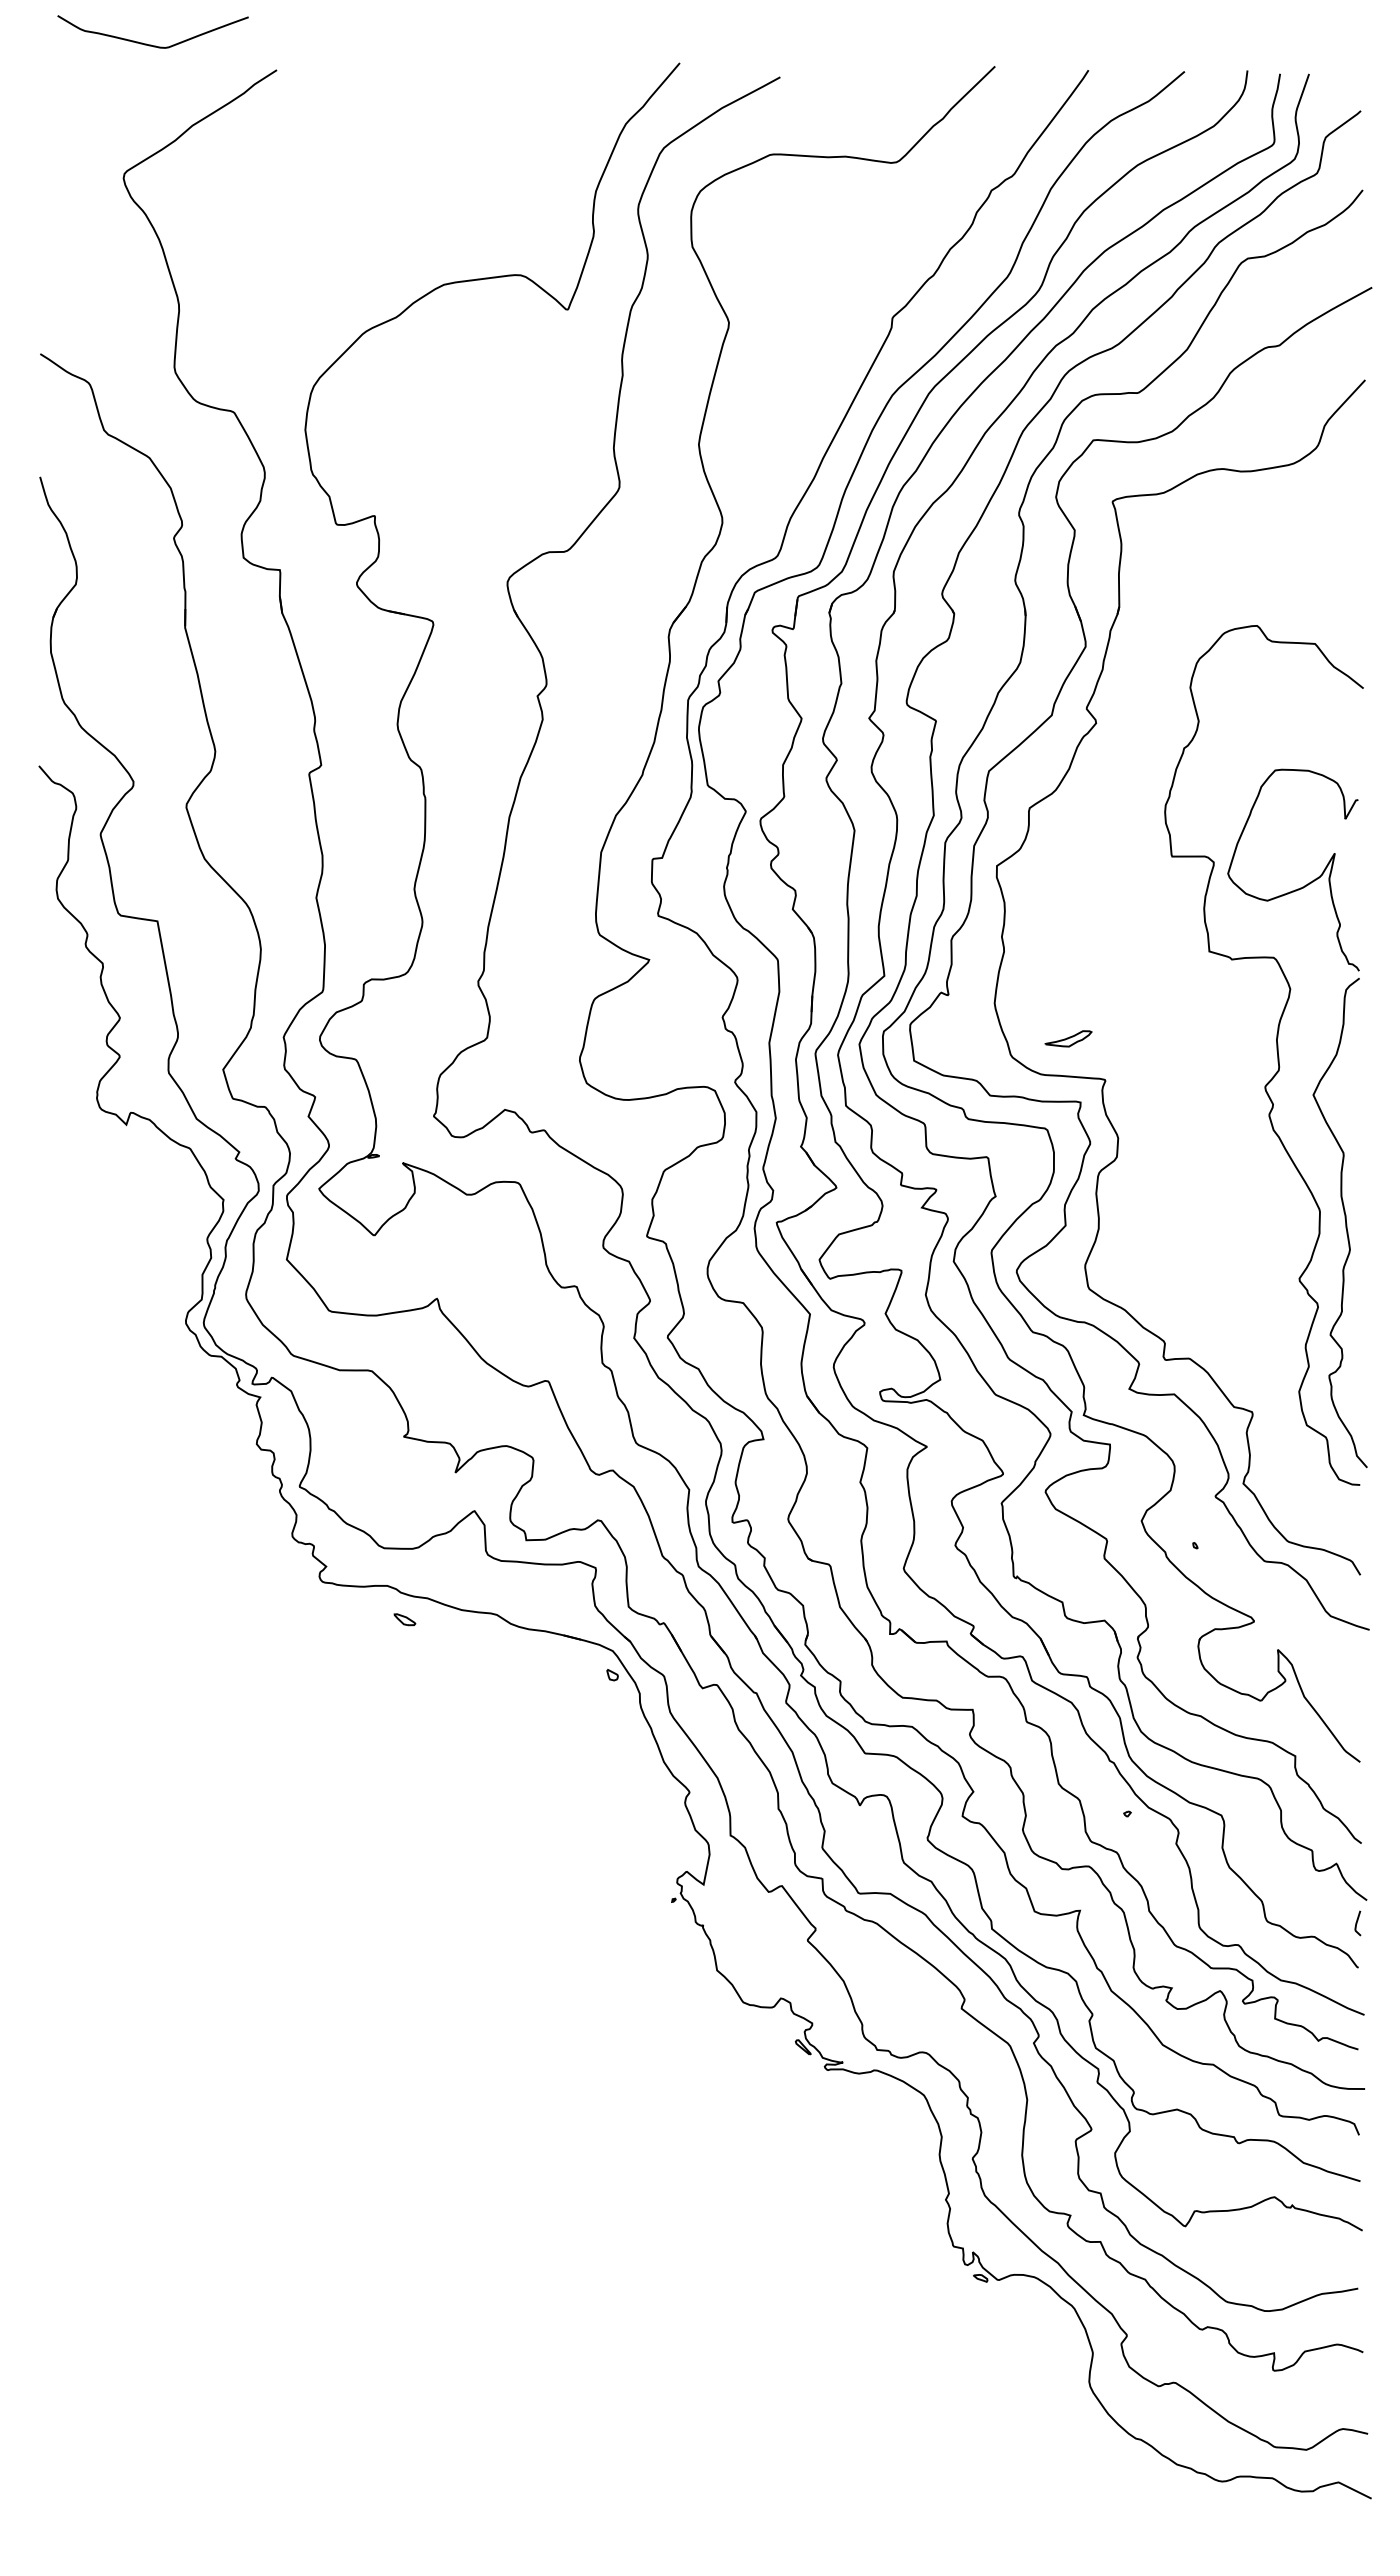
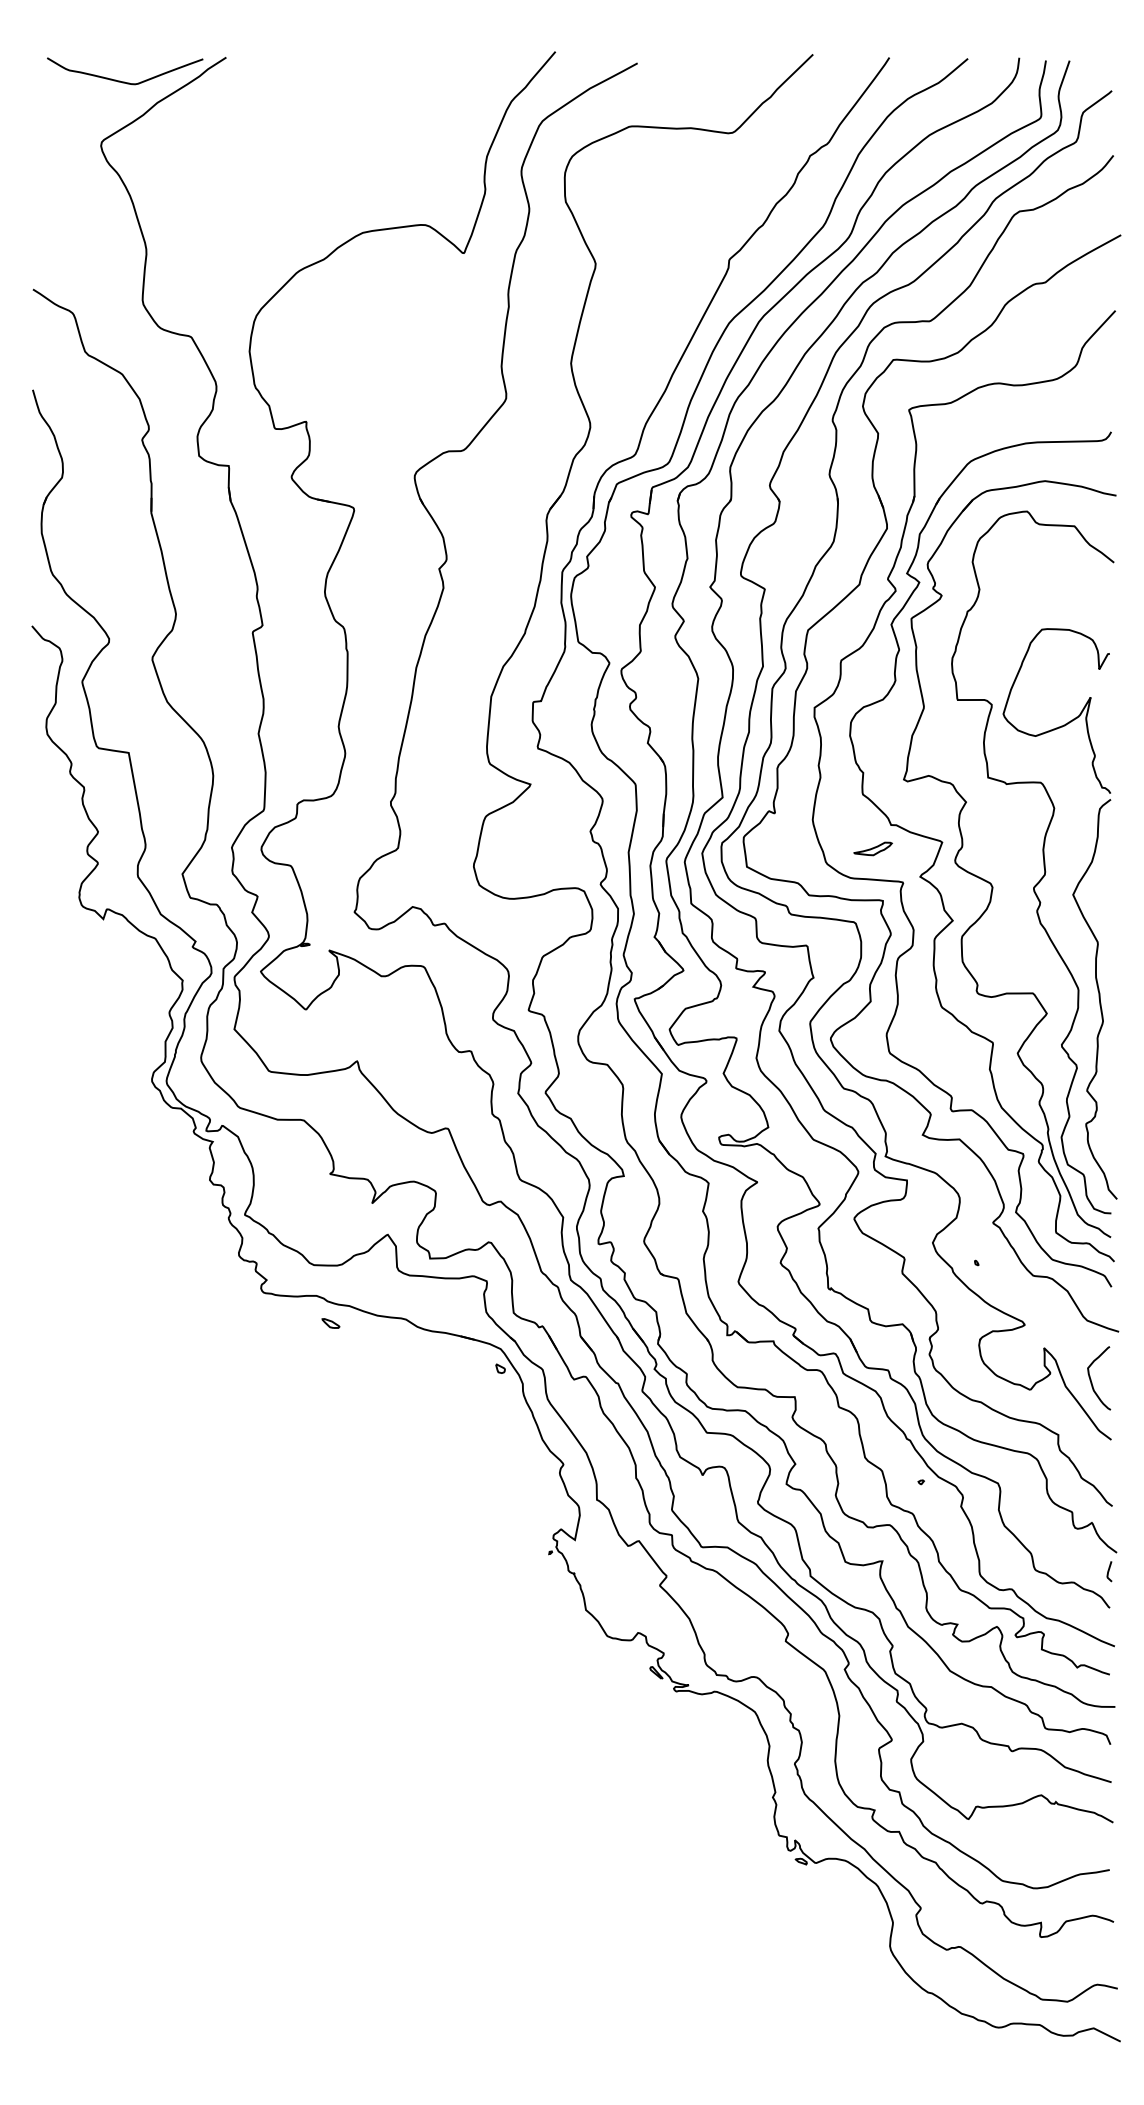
curve: (151, 44) -> (123, 81), moved
part: (1178, 1036) -> (962, 847), added
curve: (1336, 1690) -> (1092, 1381), added

